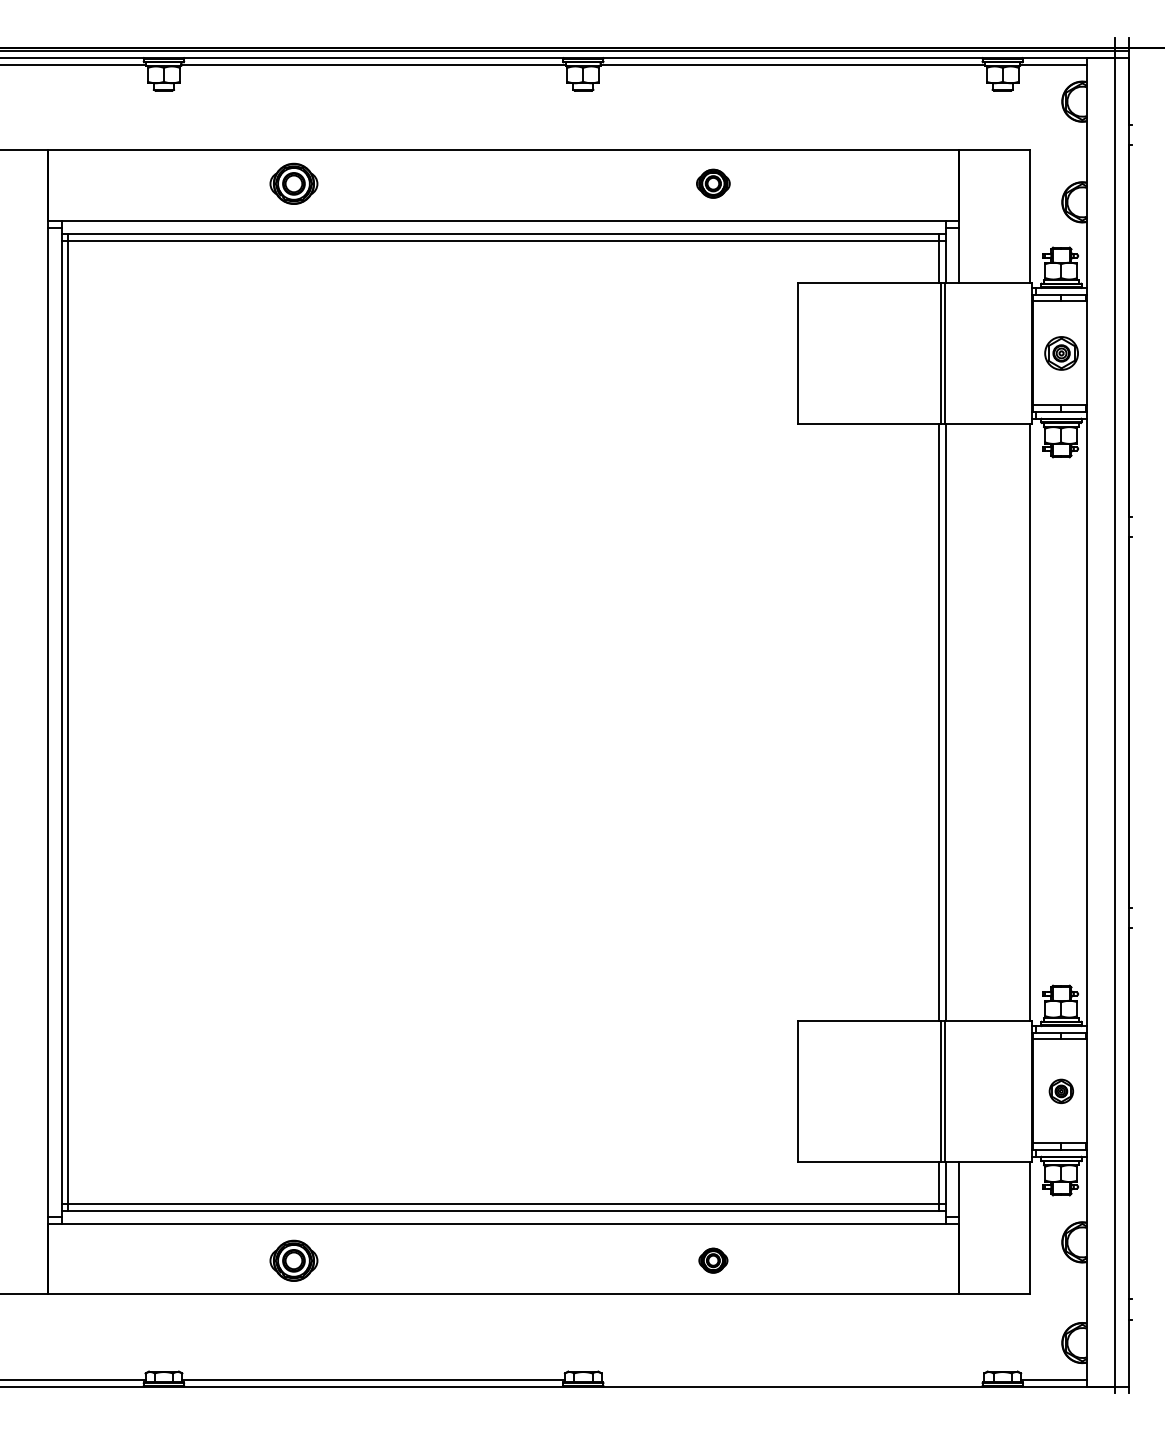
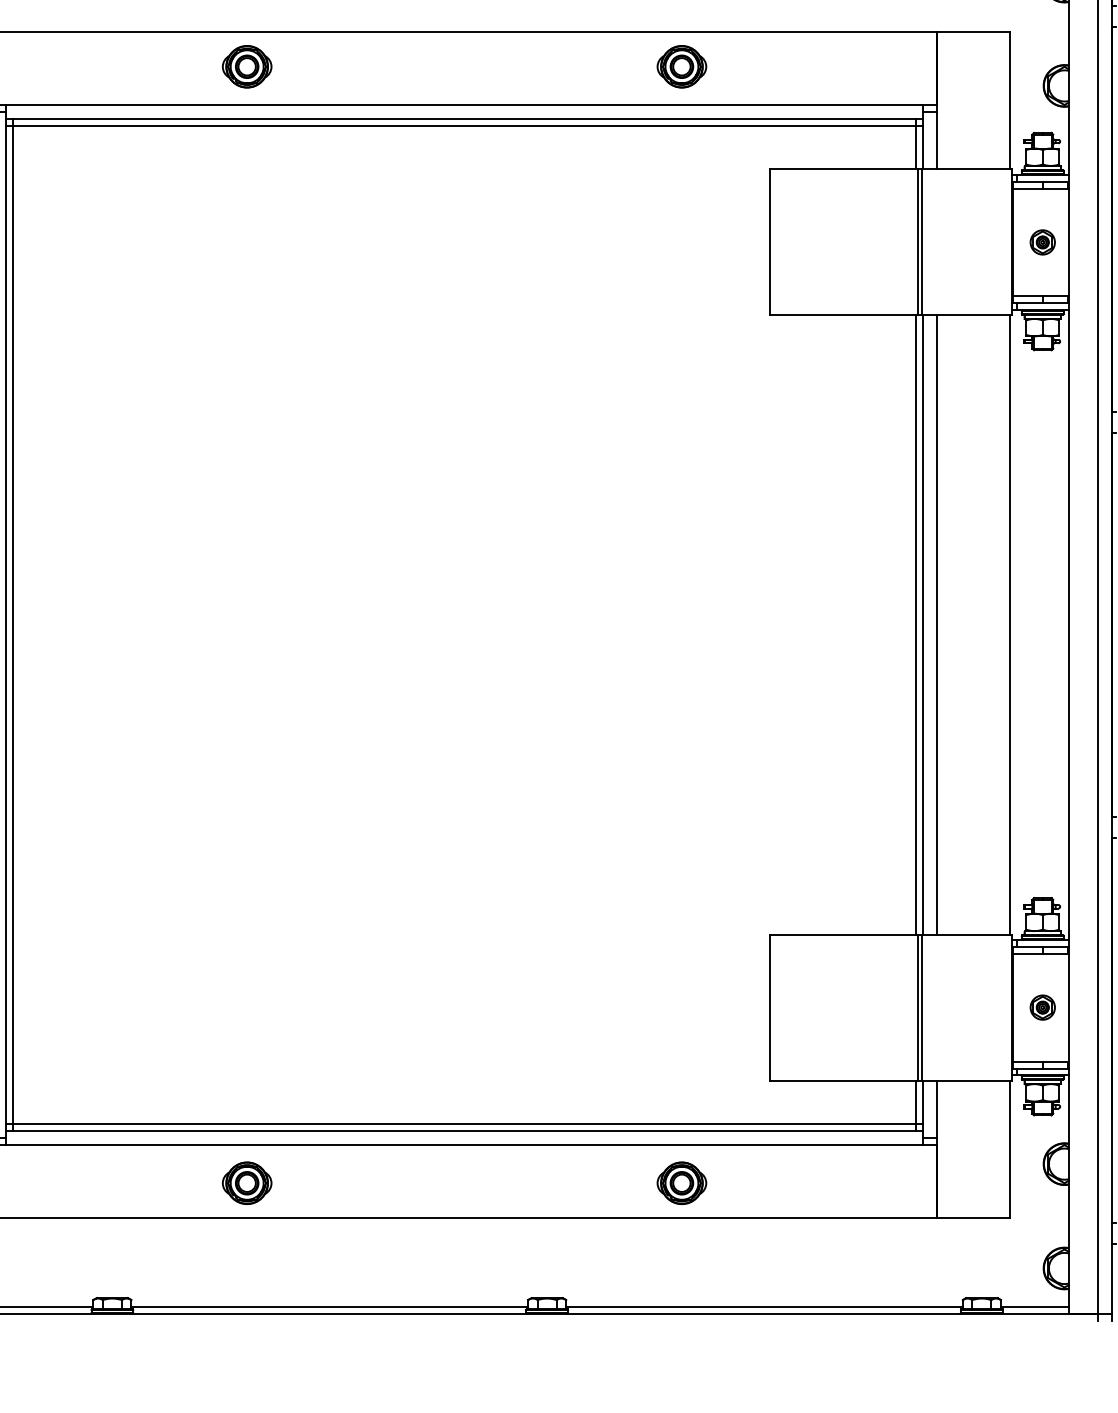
part: (713, 183) -> (682, 66), size x1.43
part: (1060, 352) -> (1041, 241), size x0.71
line: (959, 721) -> (937, 624), added
part: (713, 1260) -> (682, 1182), size x1.67
line: (792, 1379) -> (763, 1306), added

